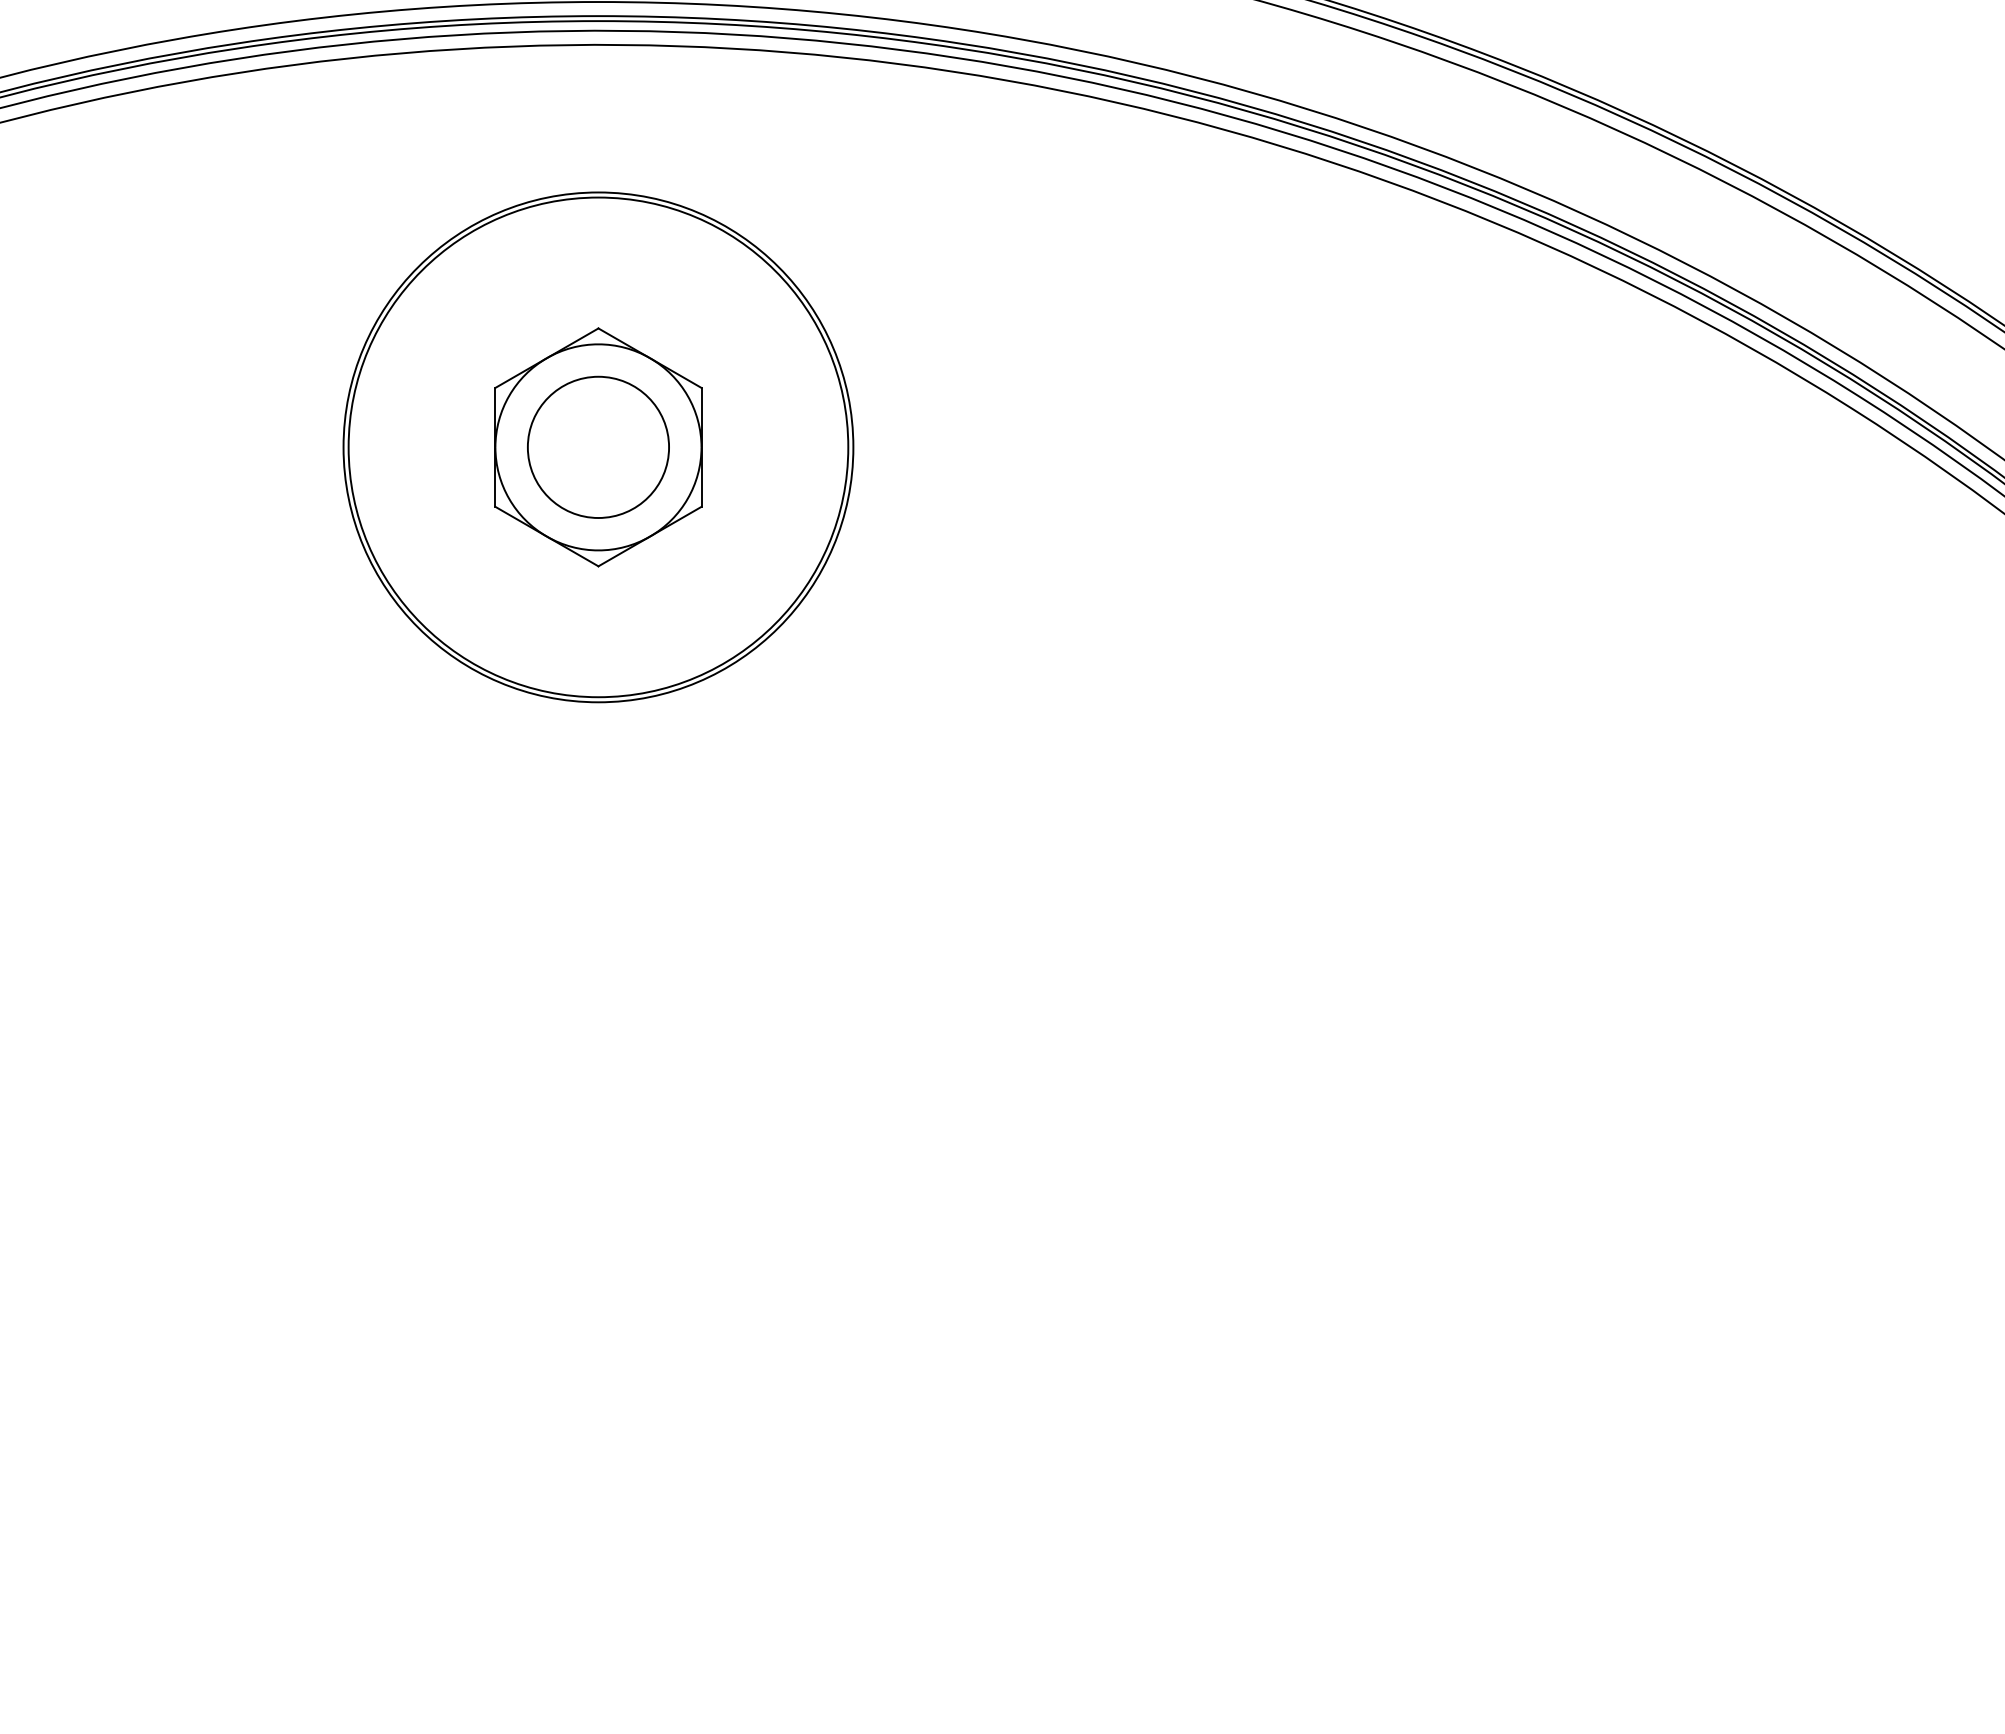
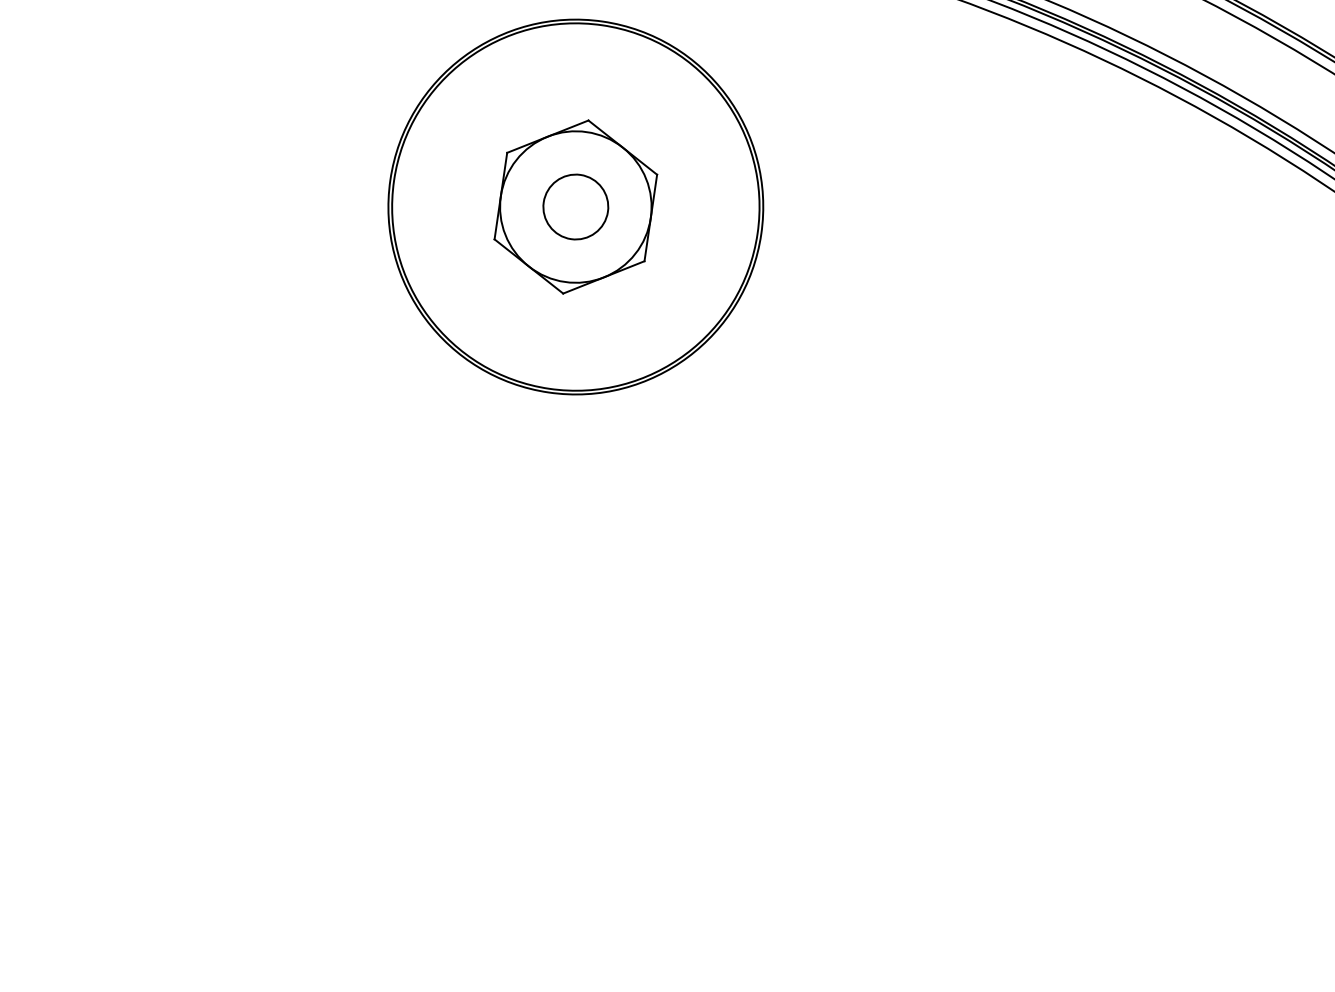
circle: (598, 447) -> (575, 207), size x0.62

